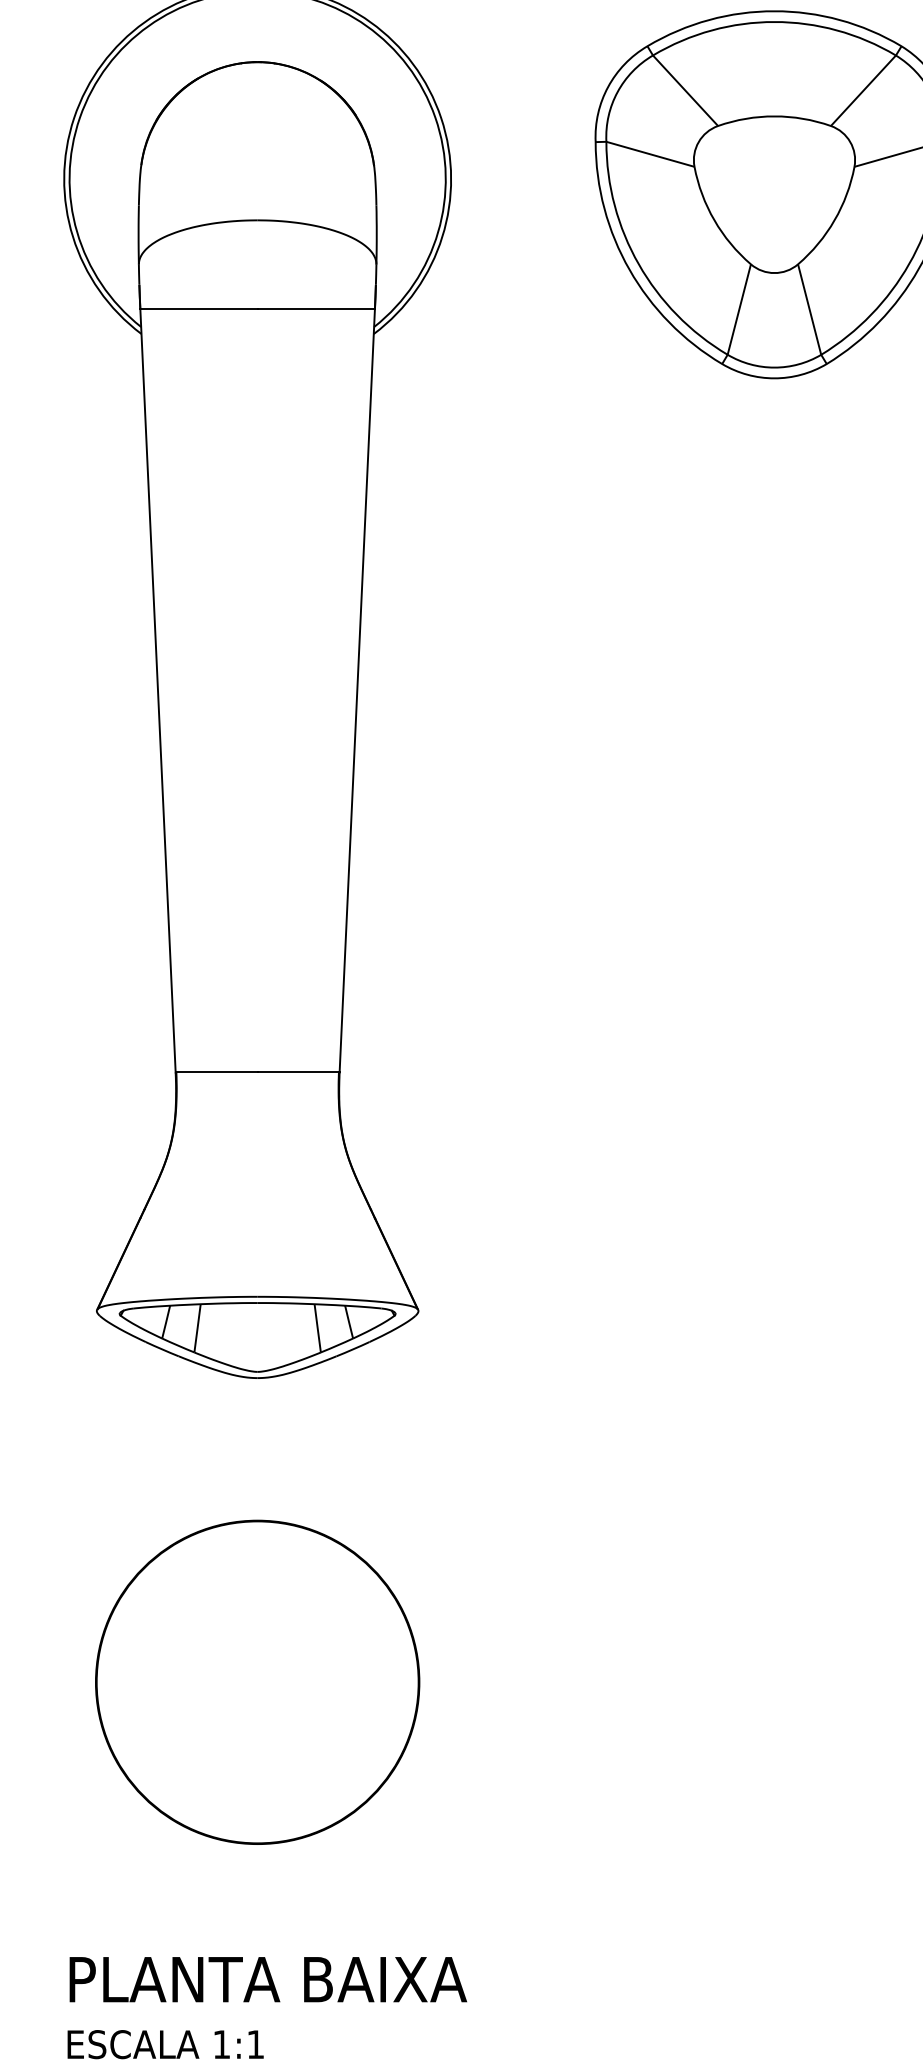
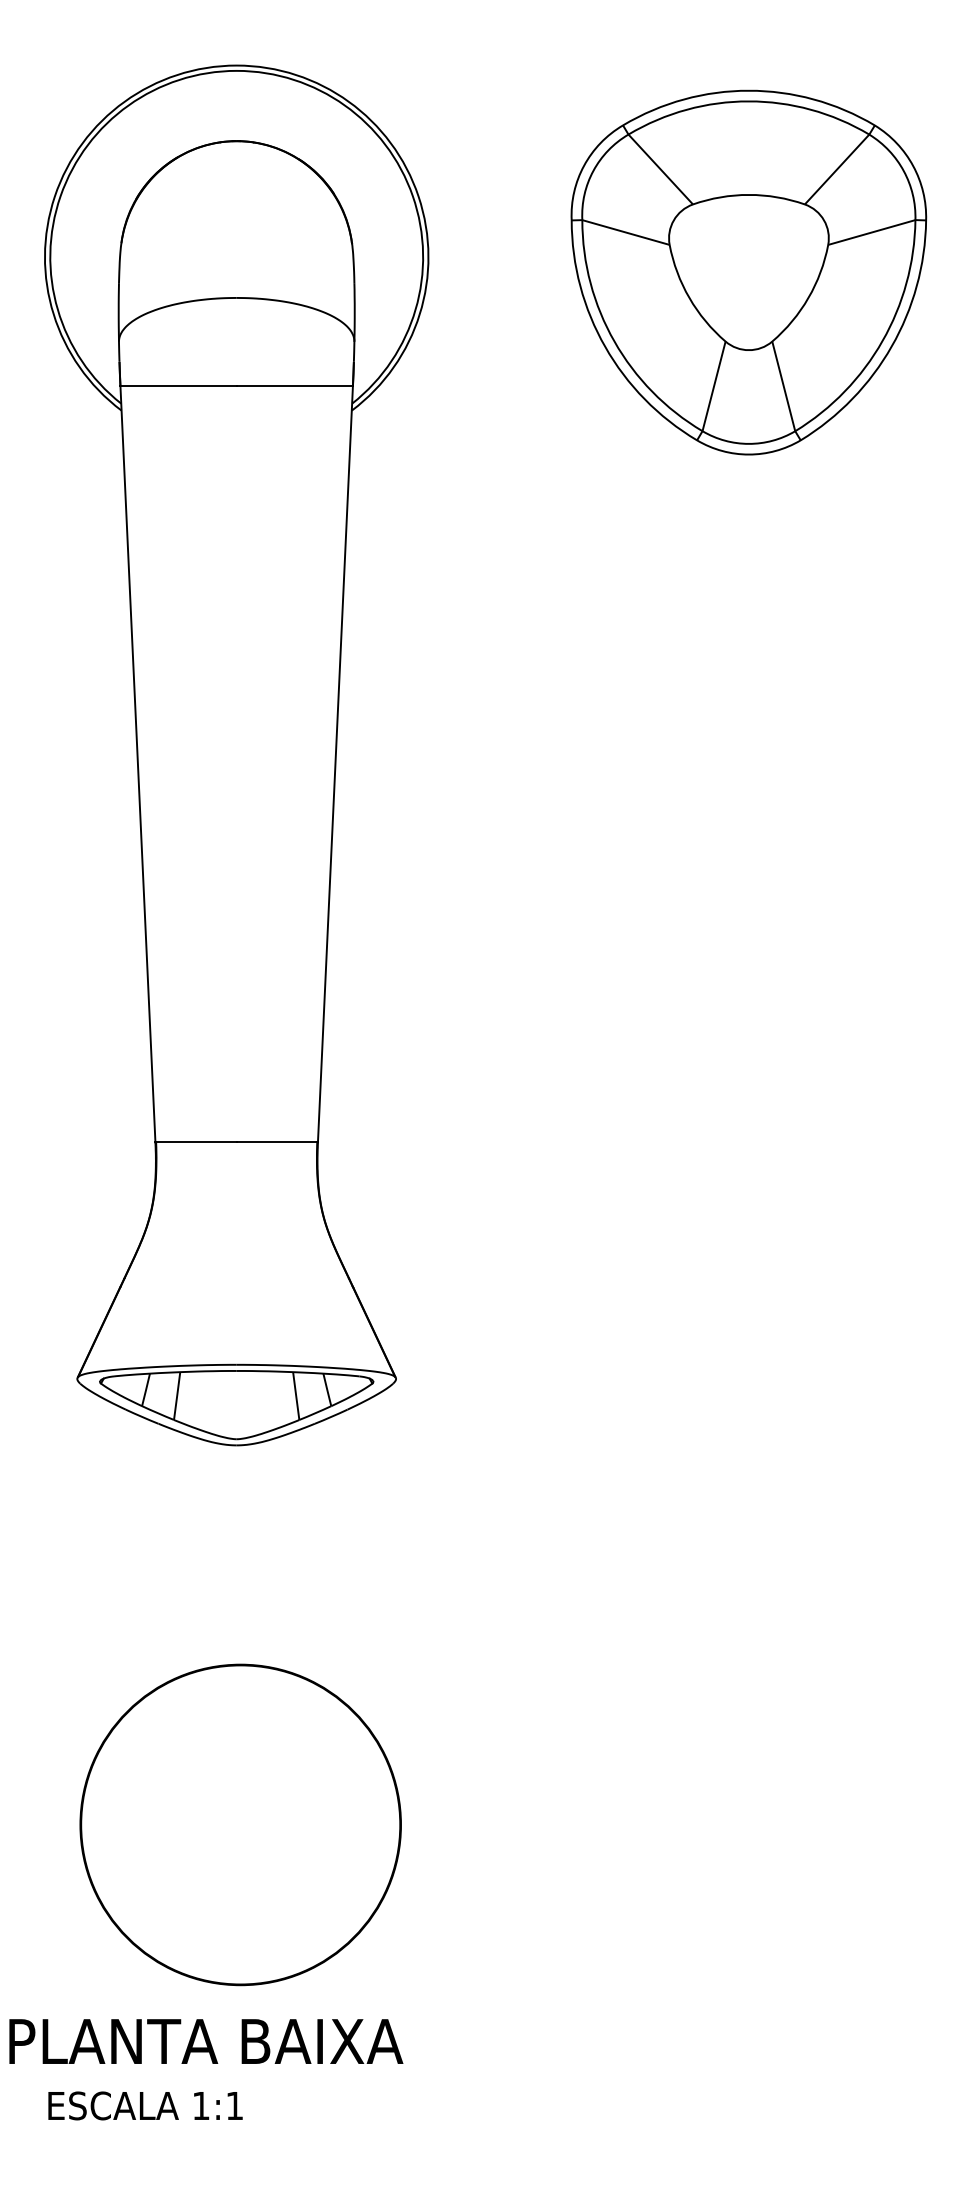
part: (257, 1681) -> (240, 1824), moved
text: (268, 1979) -> (206, 2041), moved

